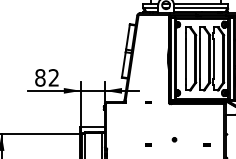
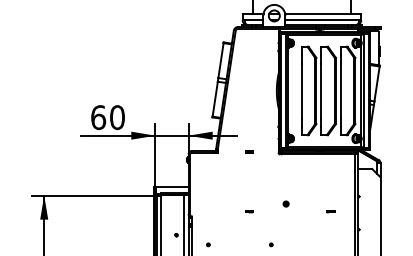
text: (46, 77) -> (107, 117), 82 -> 60

